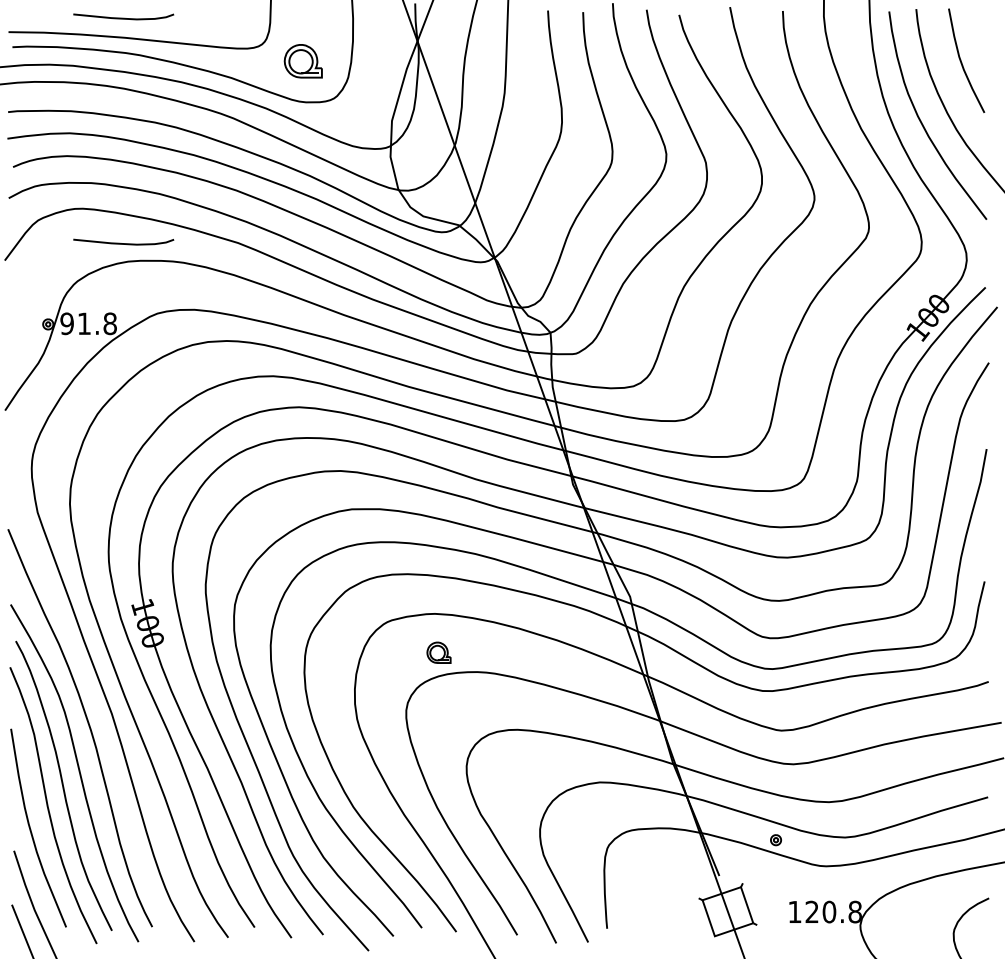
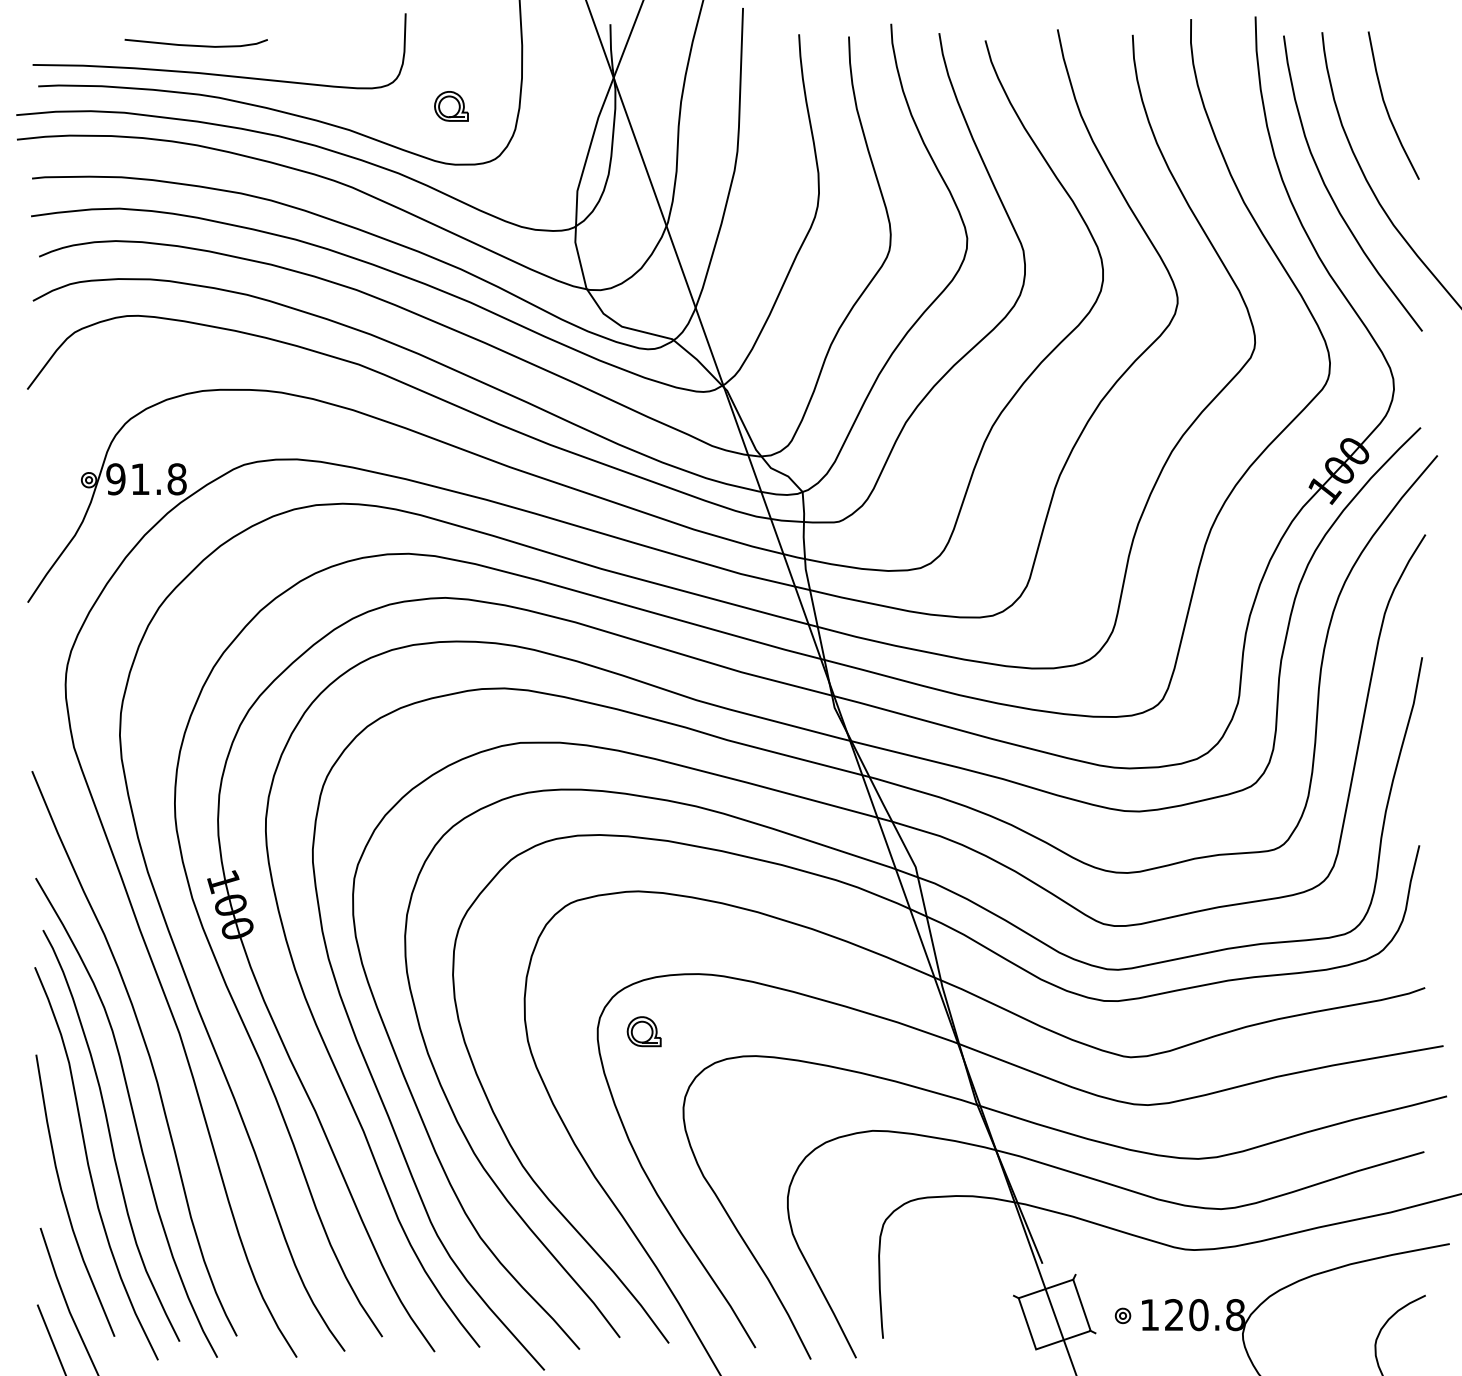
part: (303, 61) -> (451, 106), size x0.62
curve: (122, 242) -> (194, 364), removed
part: (438, 652) -> (643, 1031), moved
part: (775, 839) -> (1122, 1315), moved

